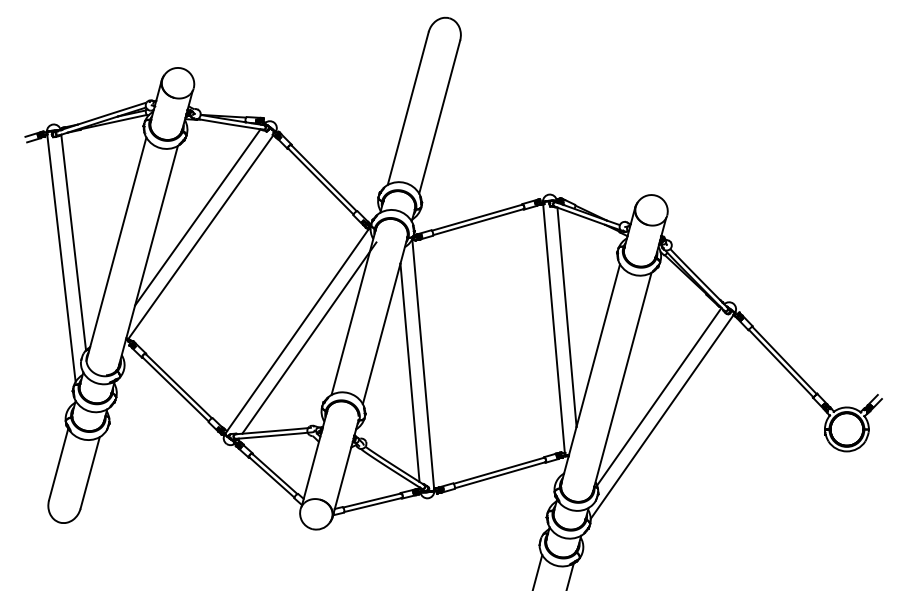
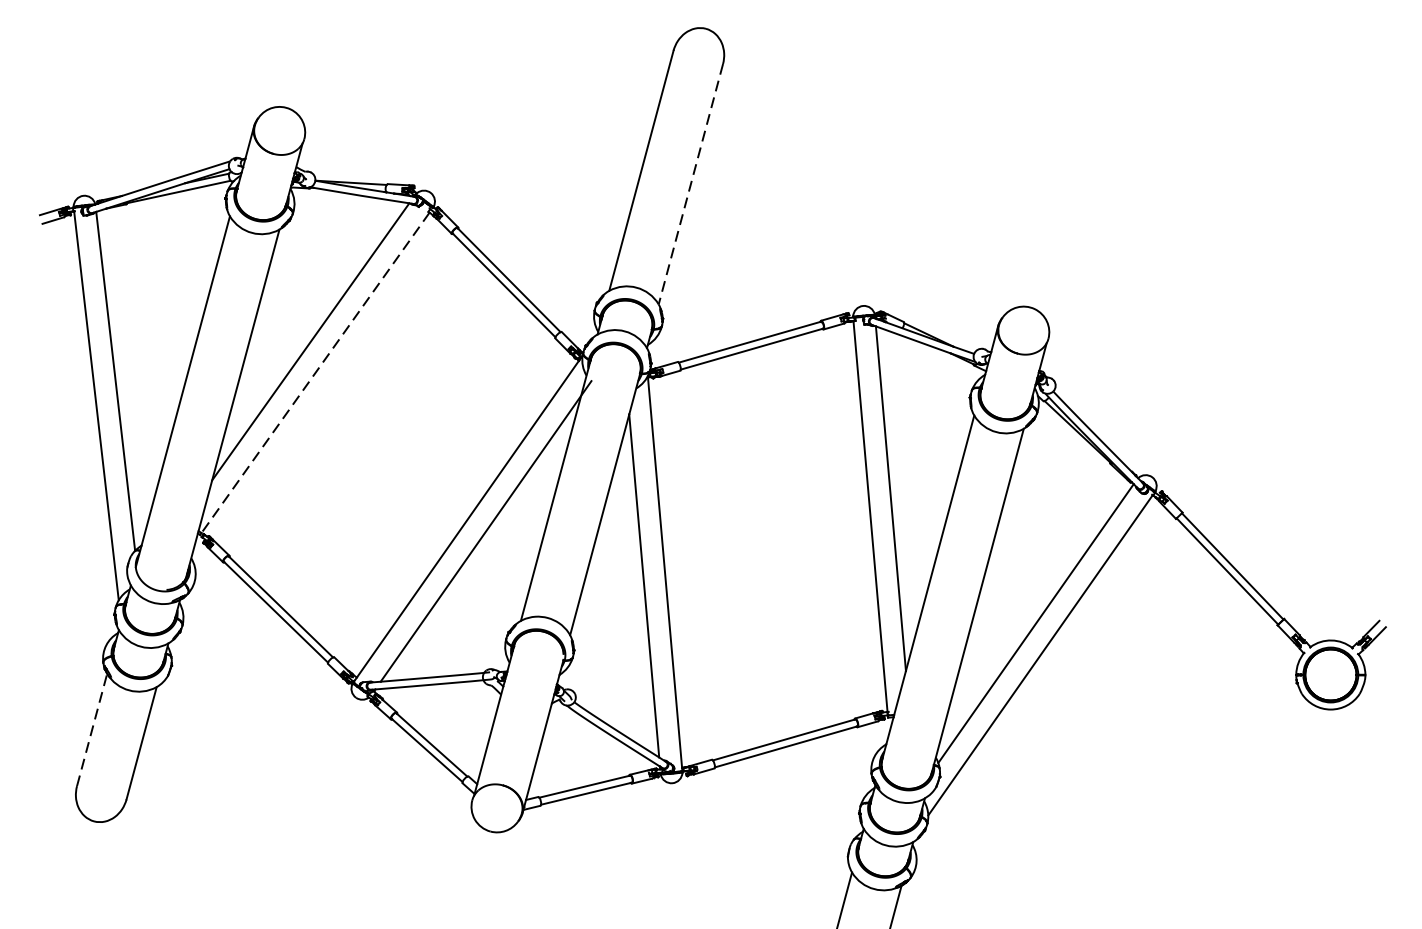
line: (439, 117) -> (690, 184), solid -> dashed
line: (200, 237) -> (314, 373), solid -> dashed
line: (58, 463) -> (91, 728), solid -> dashed

